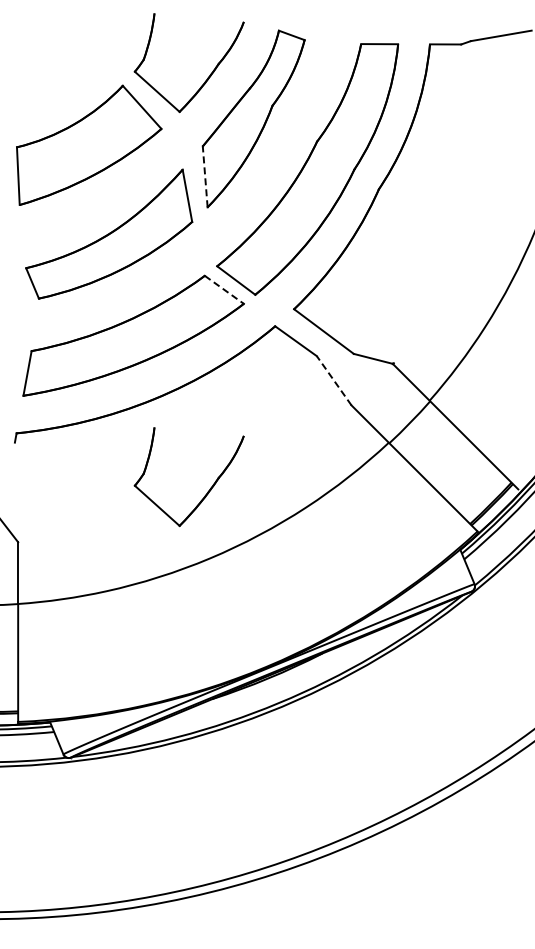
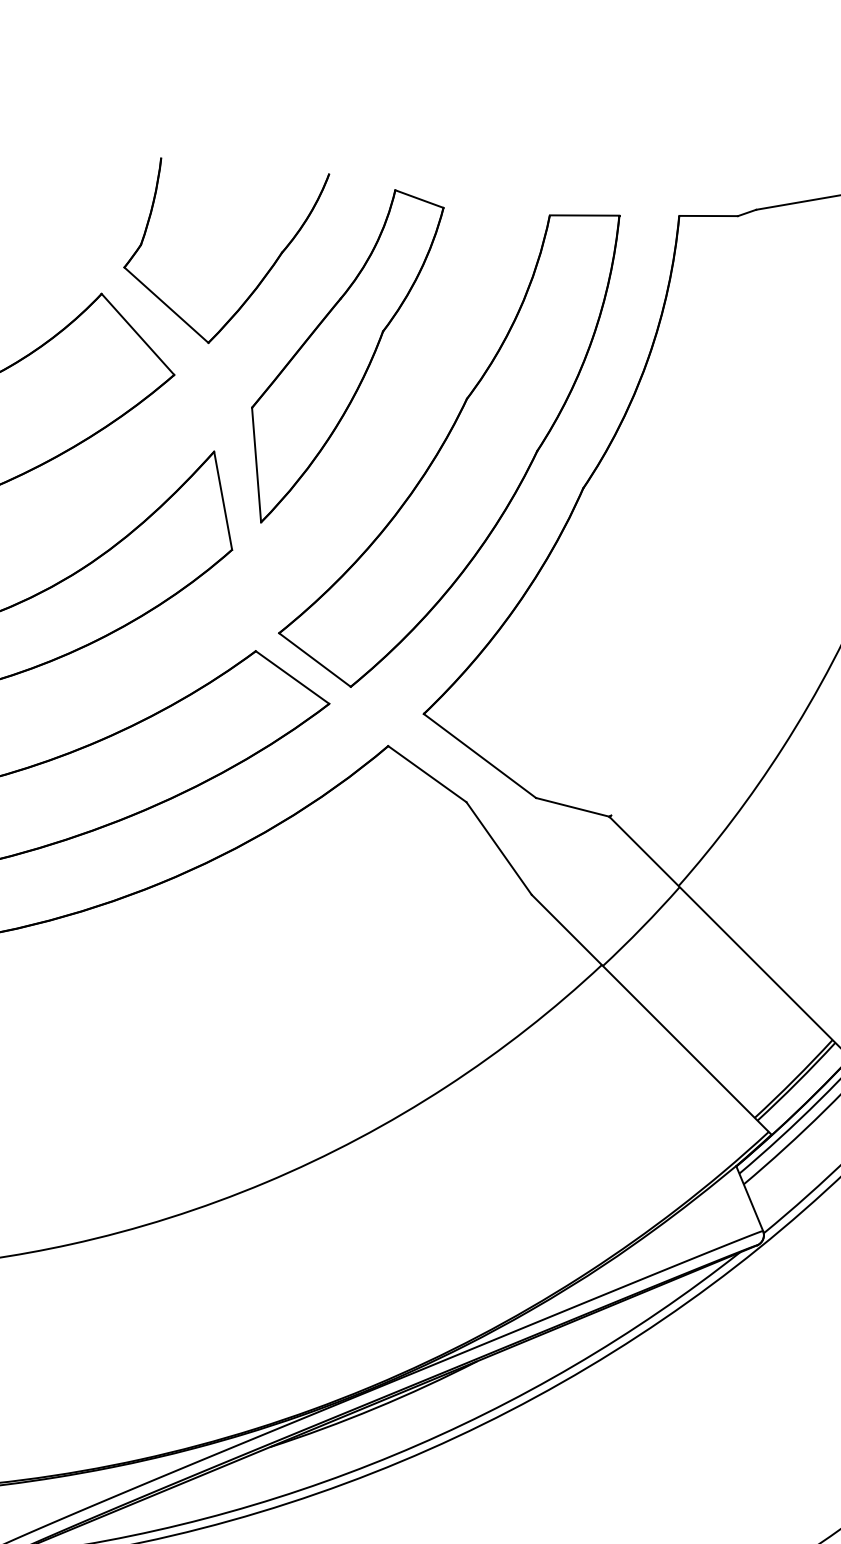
line: (205, 176) -> (257, 464), dashed -> solid
line: (224, 289) -> (292, 676), dashed -> solid
line: (333, 380) -> (497, 847), dashed -> solid
part: (207, 491) -> (260, 1056), removed

